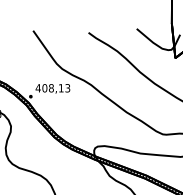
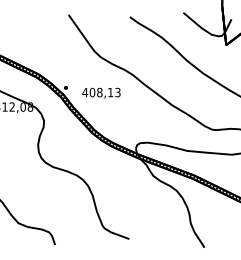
text: (52, 88) -> (101, 92), moved

